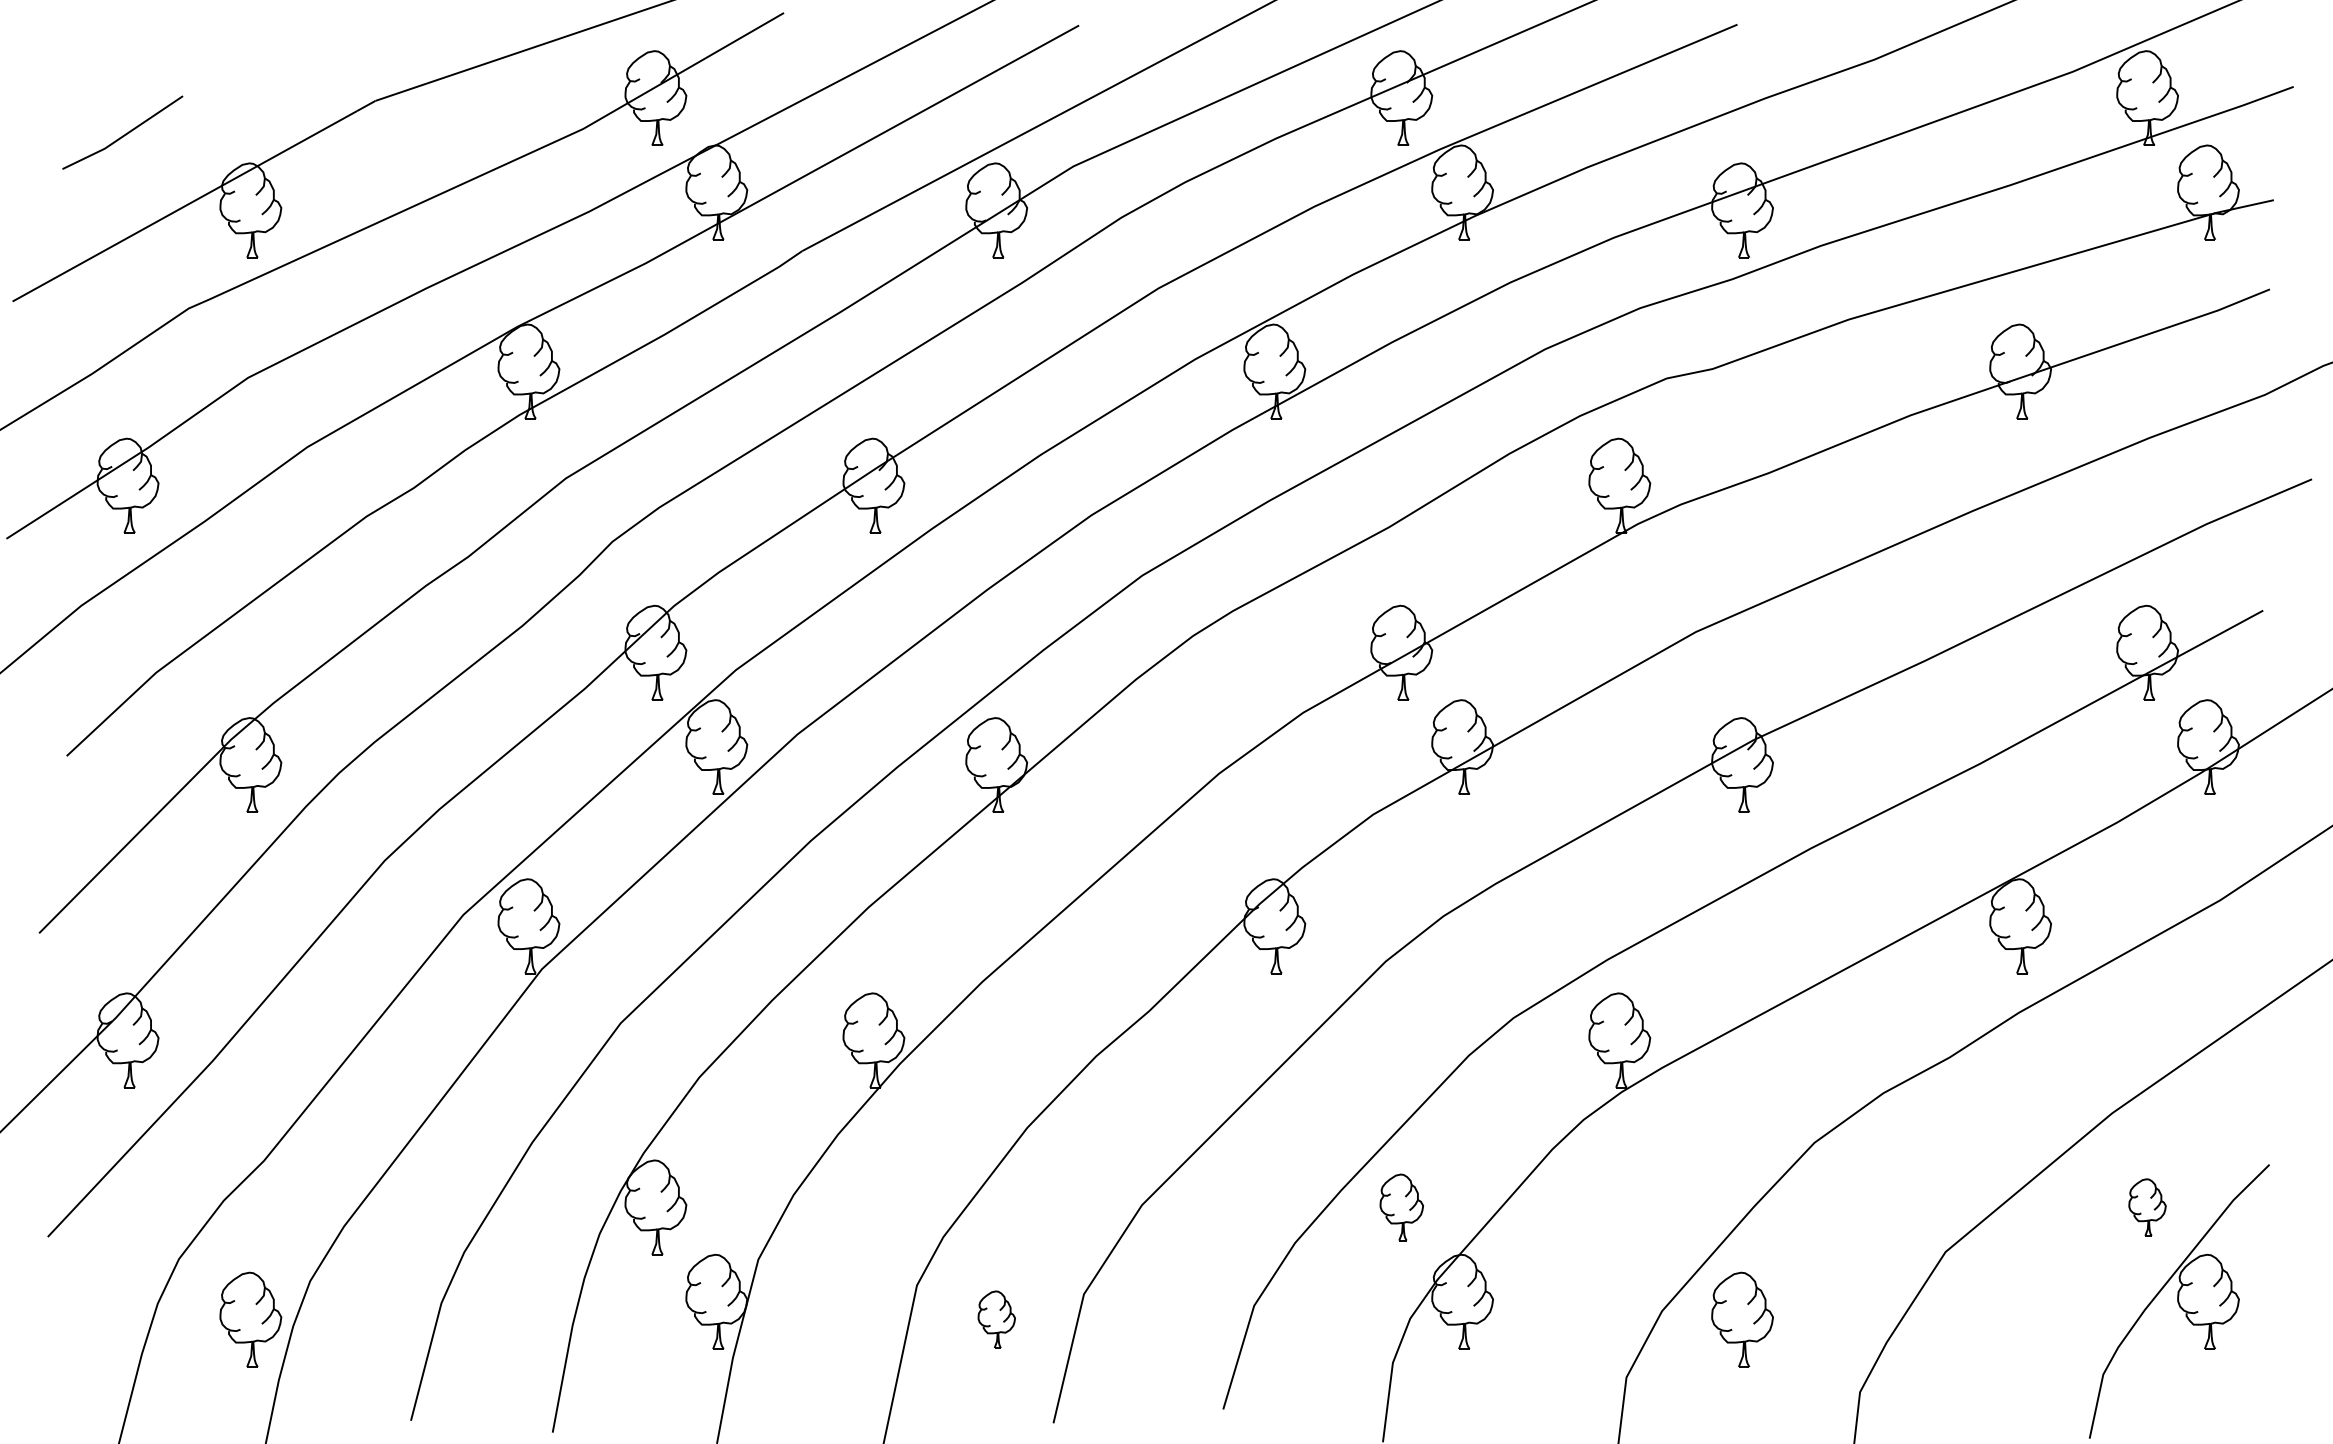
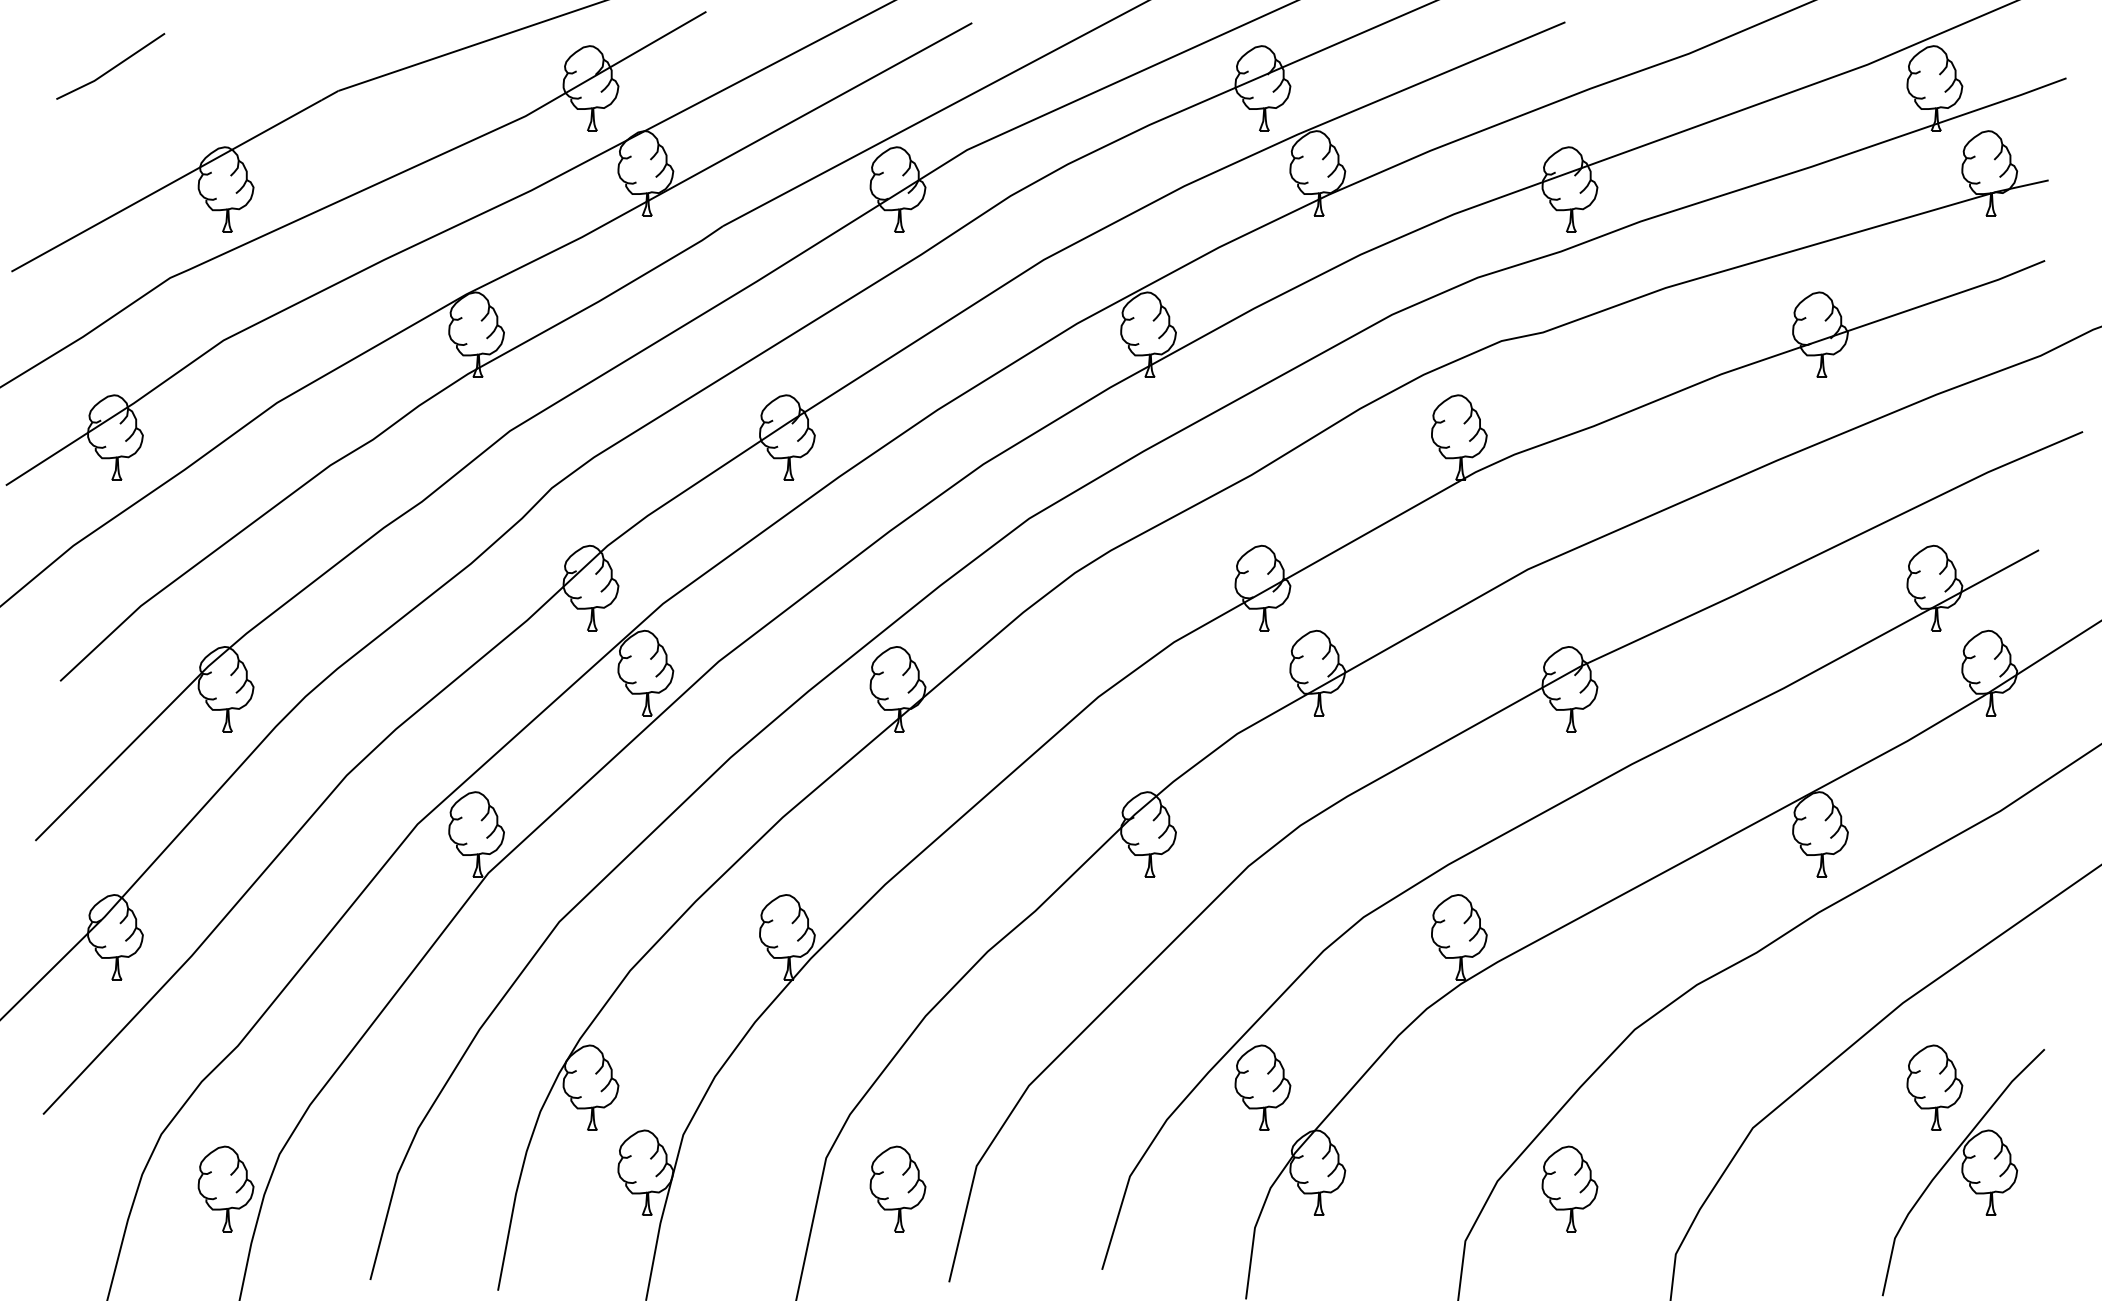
line: (124, 134) -> (112, 68), moved
part: (1401, 1207) -> (1262, 1087), size x1.43
part: (2147, 1207) -> (1934, 1087), size x1.67
part: (996, 1319) -> (897, 1188), size x1.67

